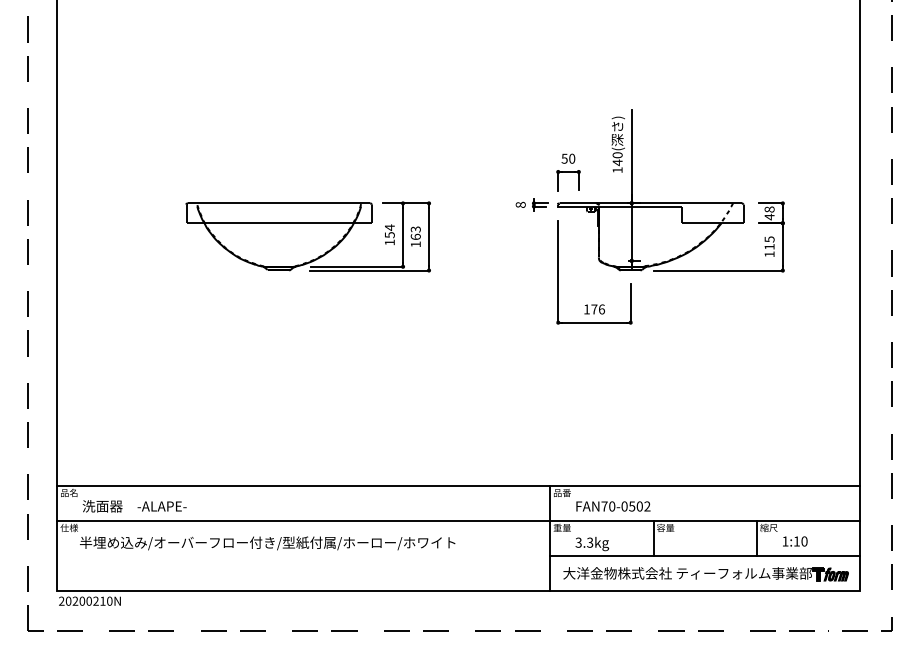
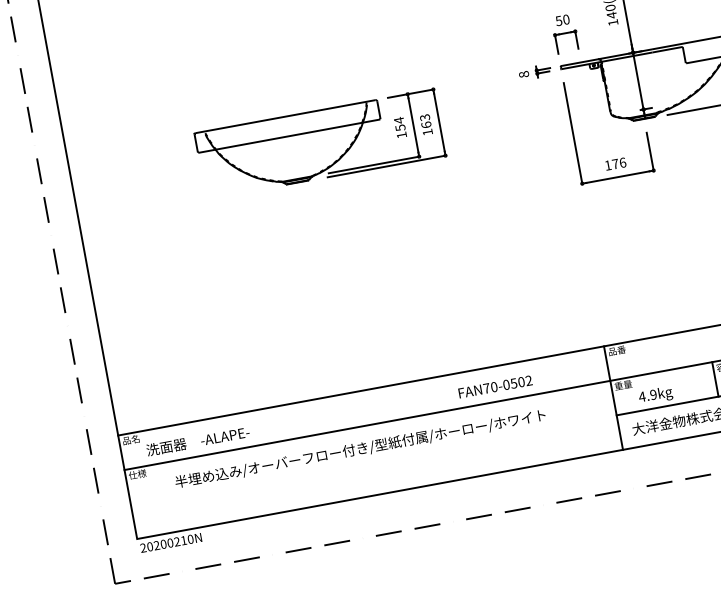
text: (613, 506) -> (495, 386), moved
text: (584, 542) -> (647, 395), 3.3kg -> 4.9kg
text: (267, 543) -> (360, 449), moved

